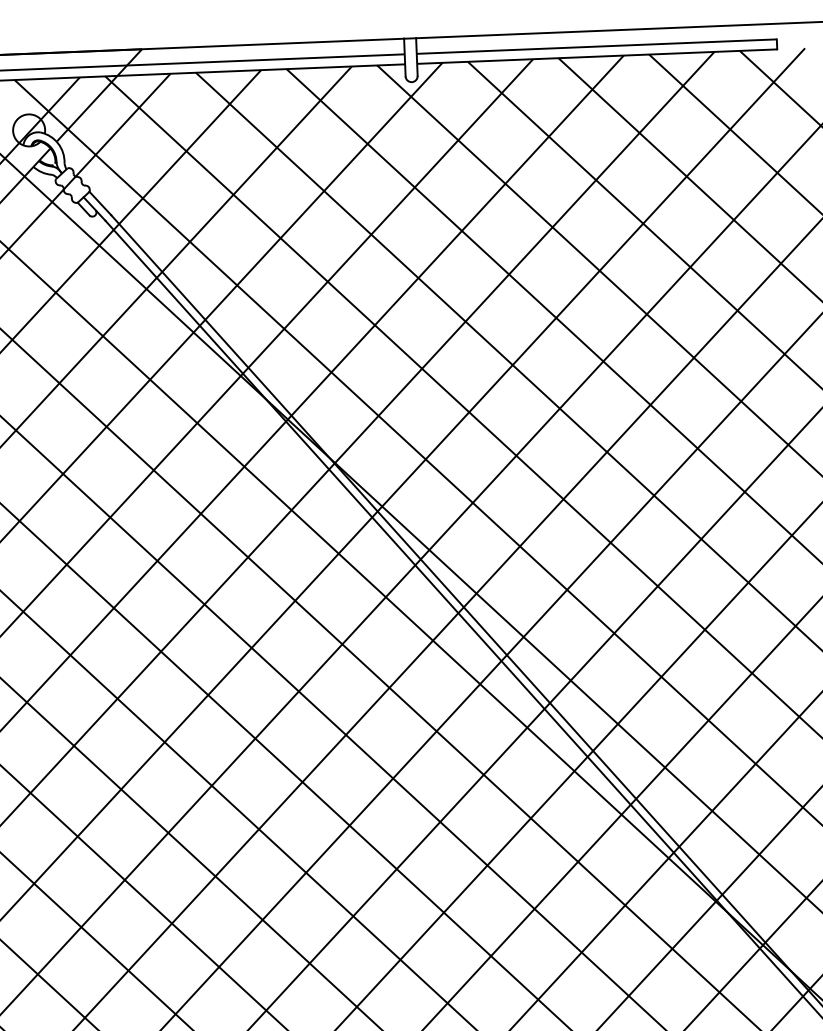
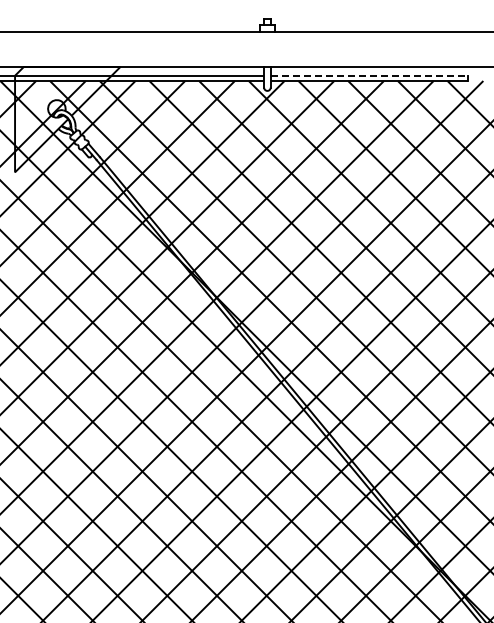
line: (596, 46) -> (369, 75), solid -> dashed

